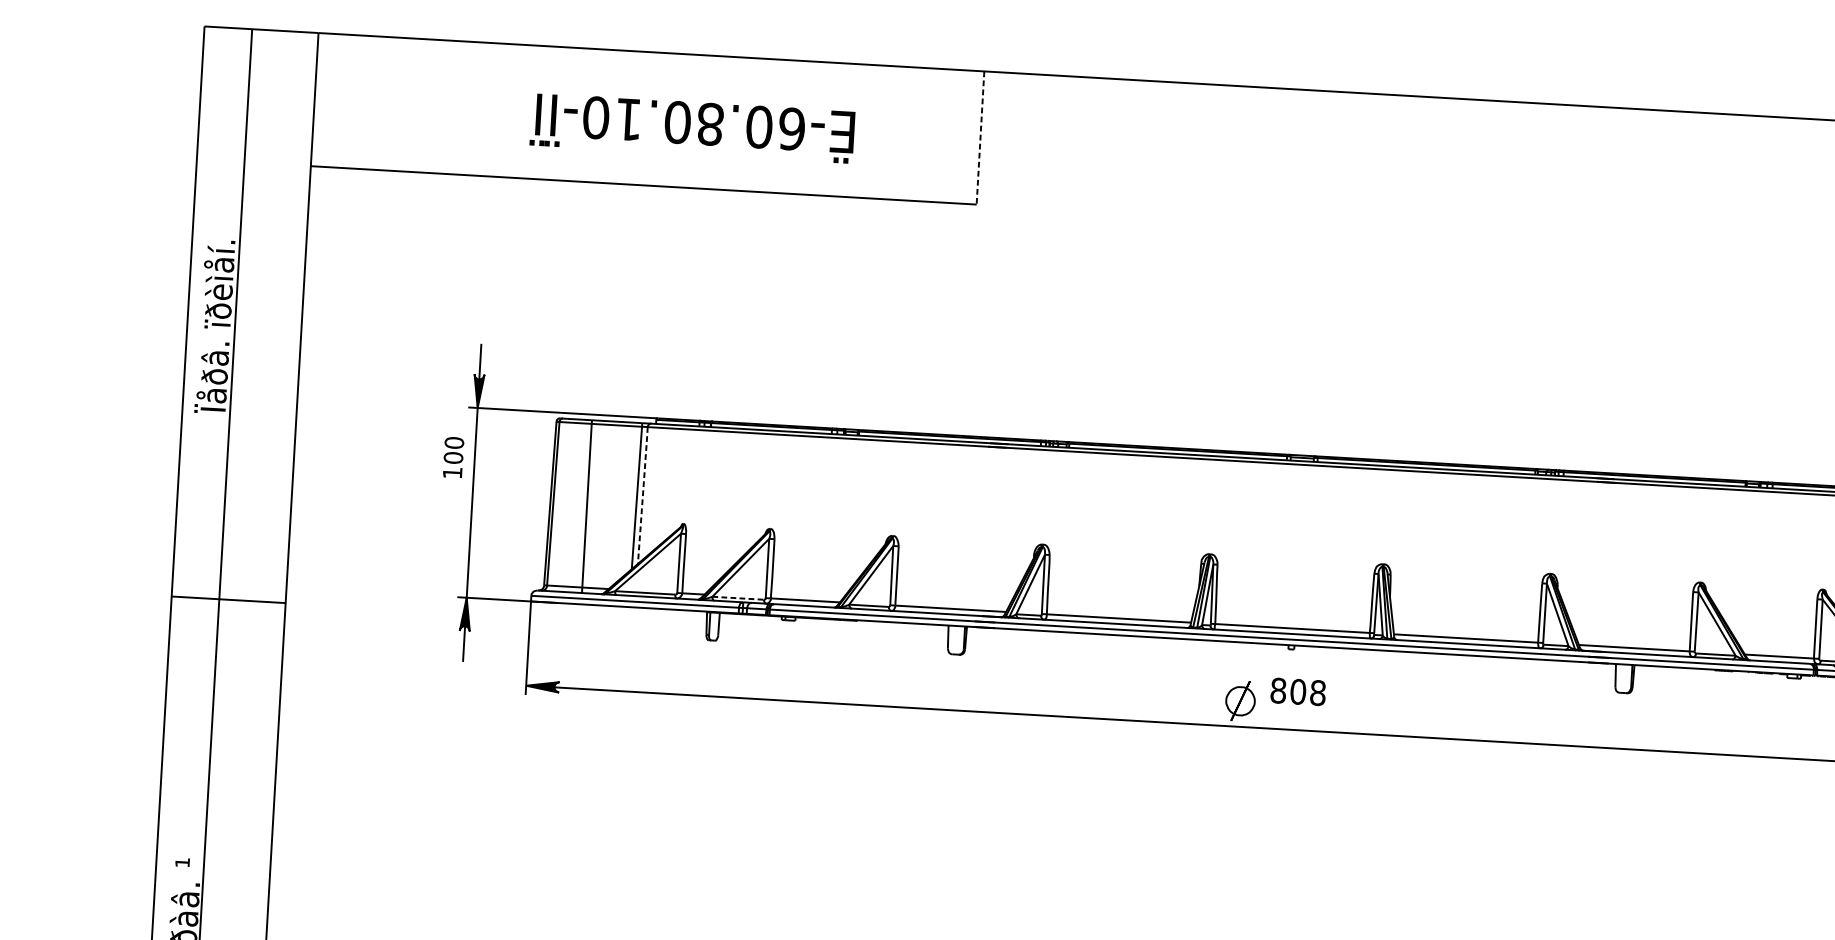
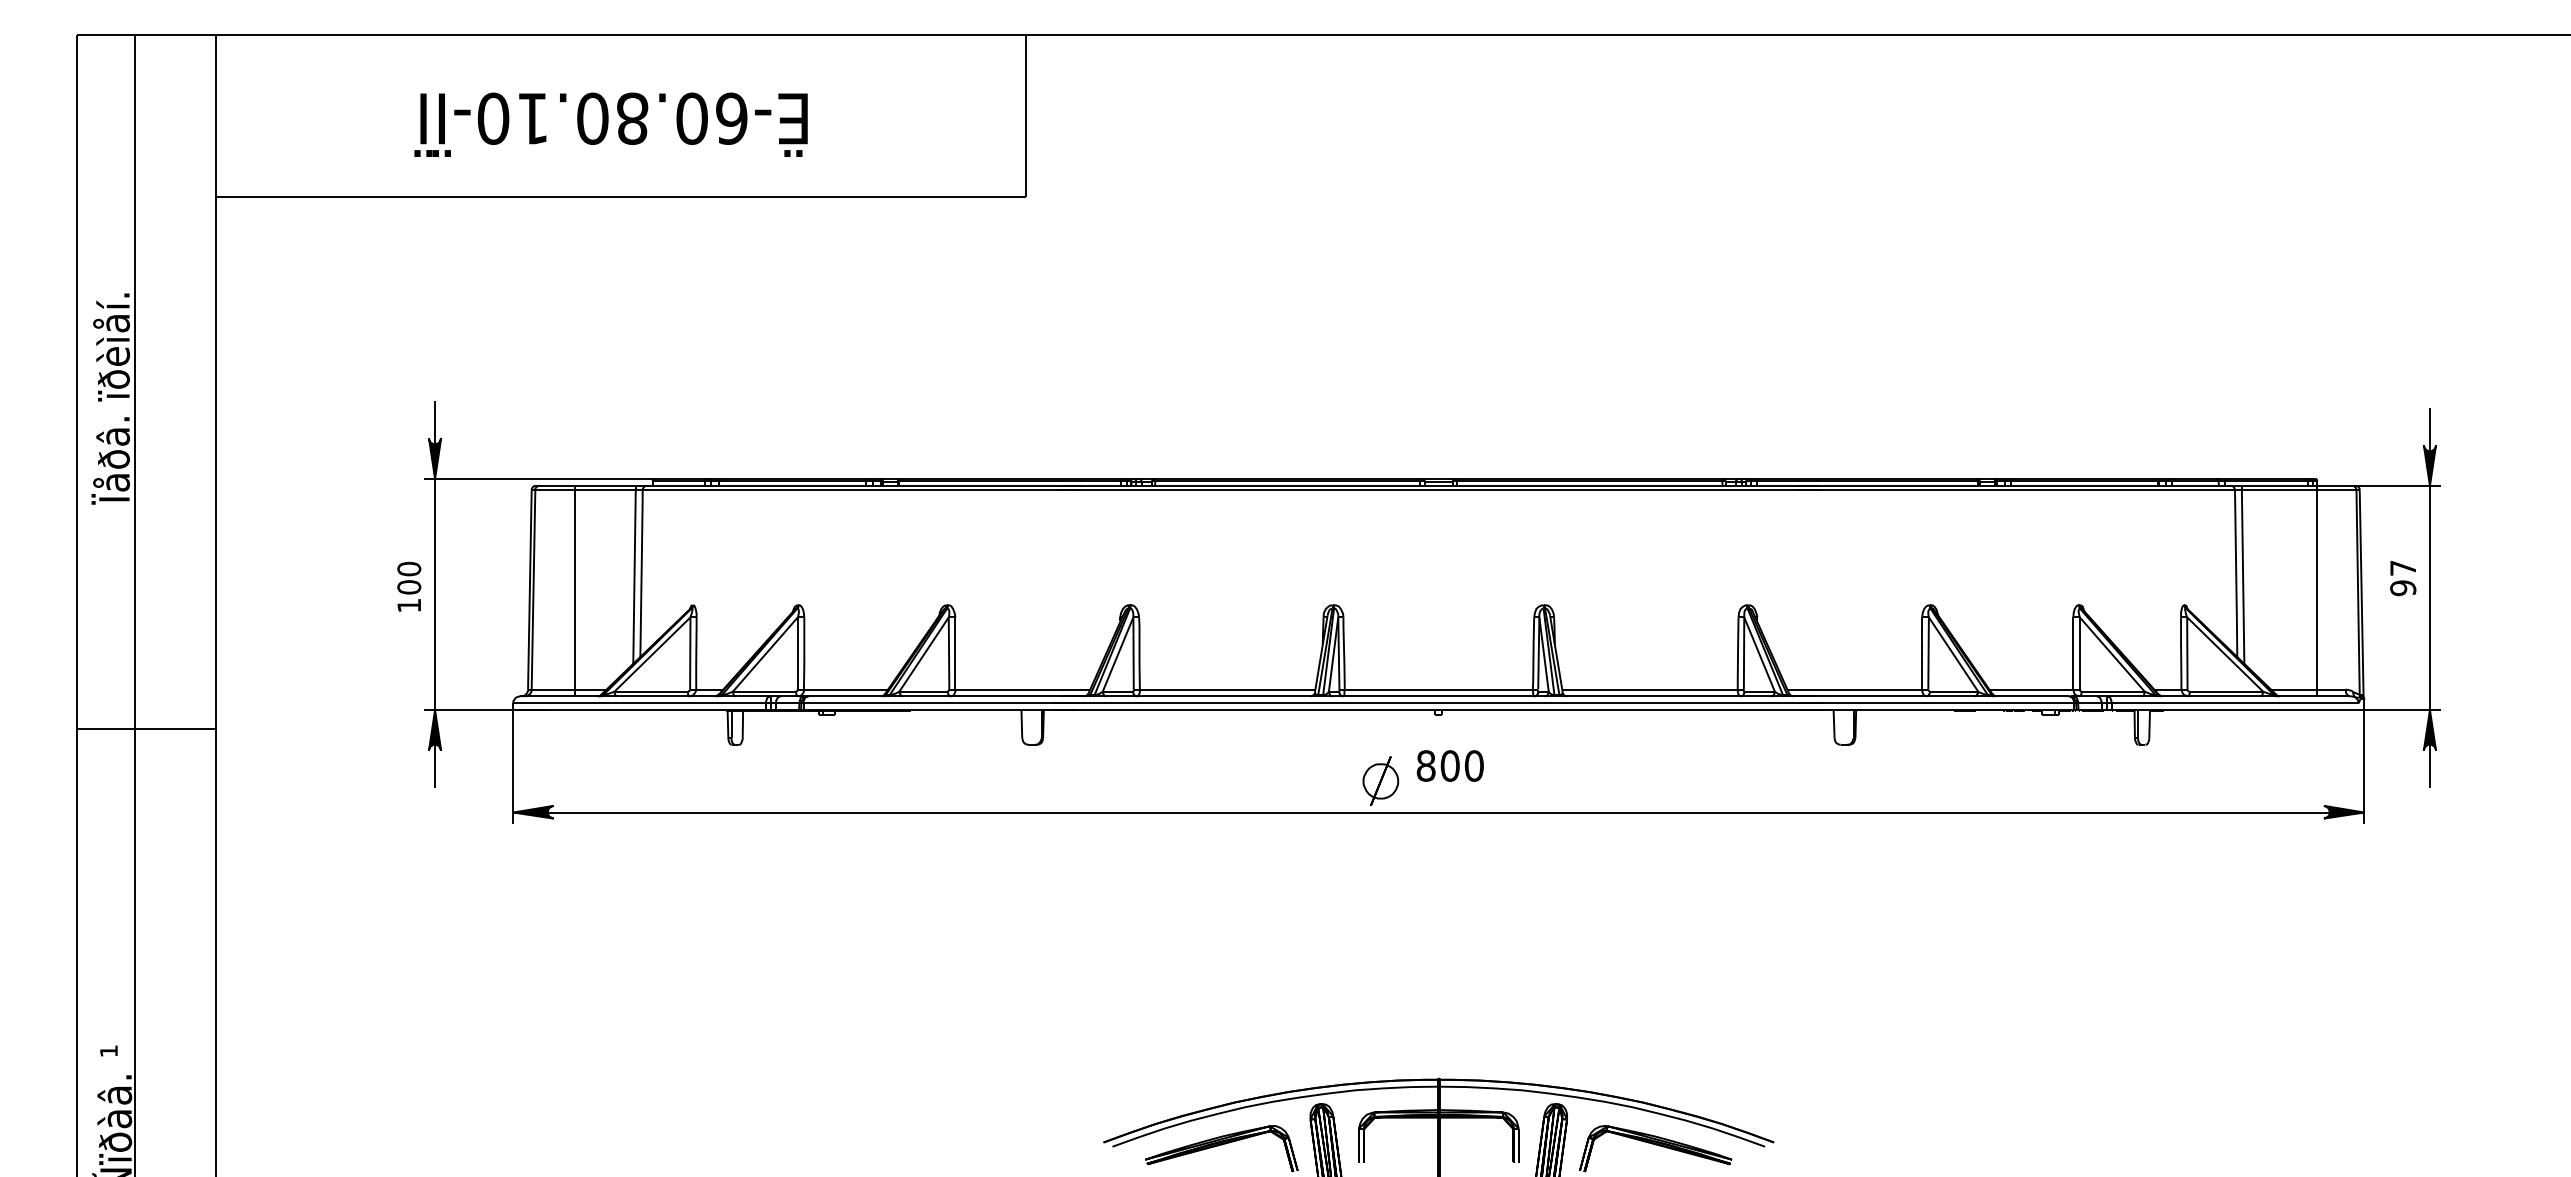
text: (692, 128) -> (610, 124), moved
line: (980, 138) -> (1026, 116), dashed -> solid
text: (453, 457) -> (409, 586), moved
line: (642, 494) -> (641, 572), dashed -> solid
line: (738, 598) -> (764, 691), dashed -> solid
text: (1317, 692) -> (1473, 765), 808 -> 800

